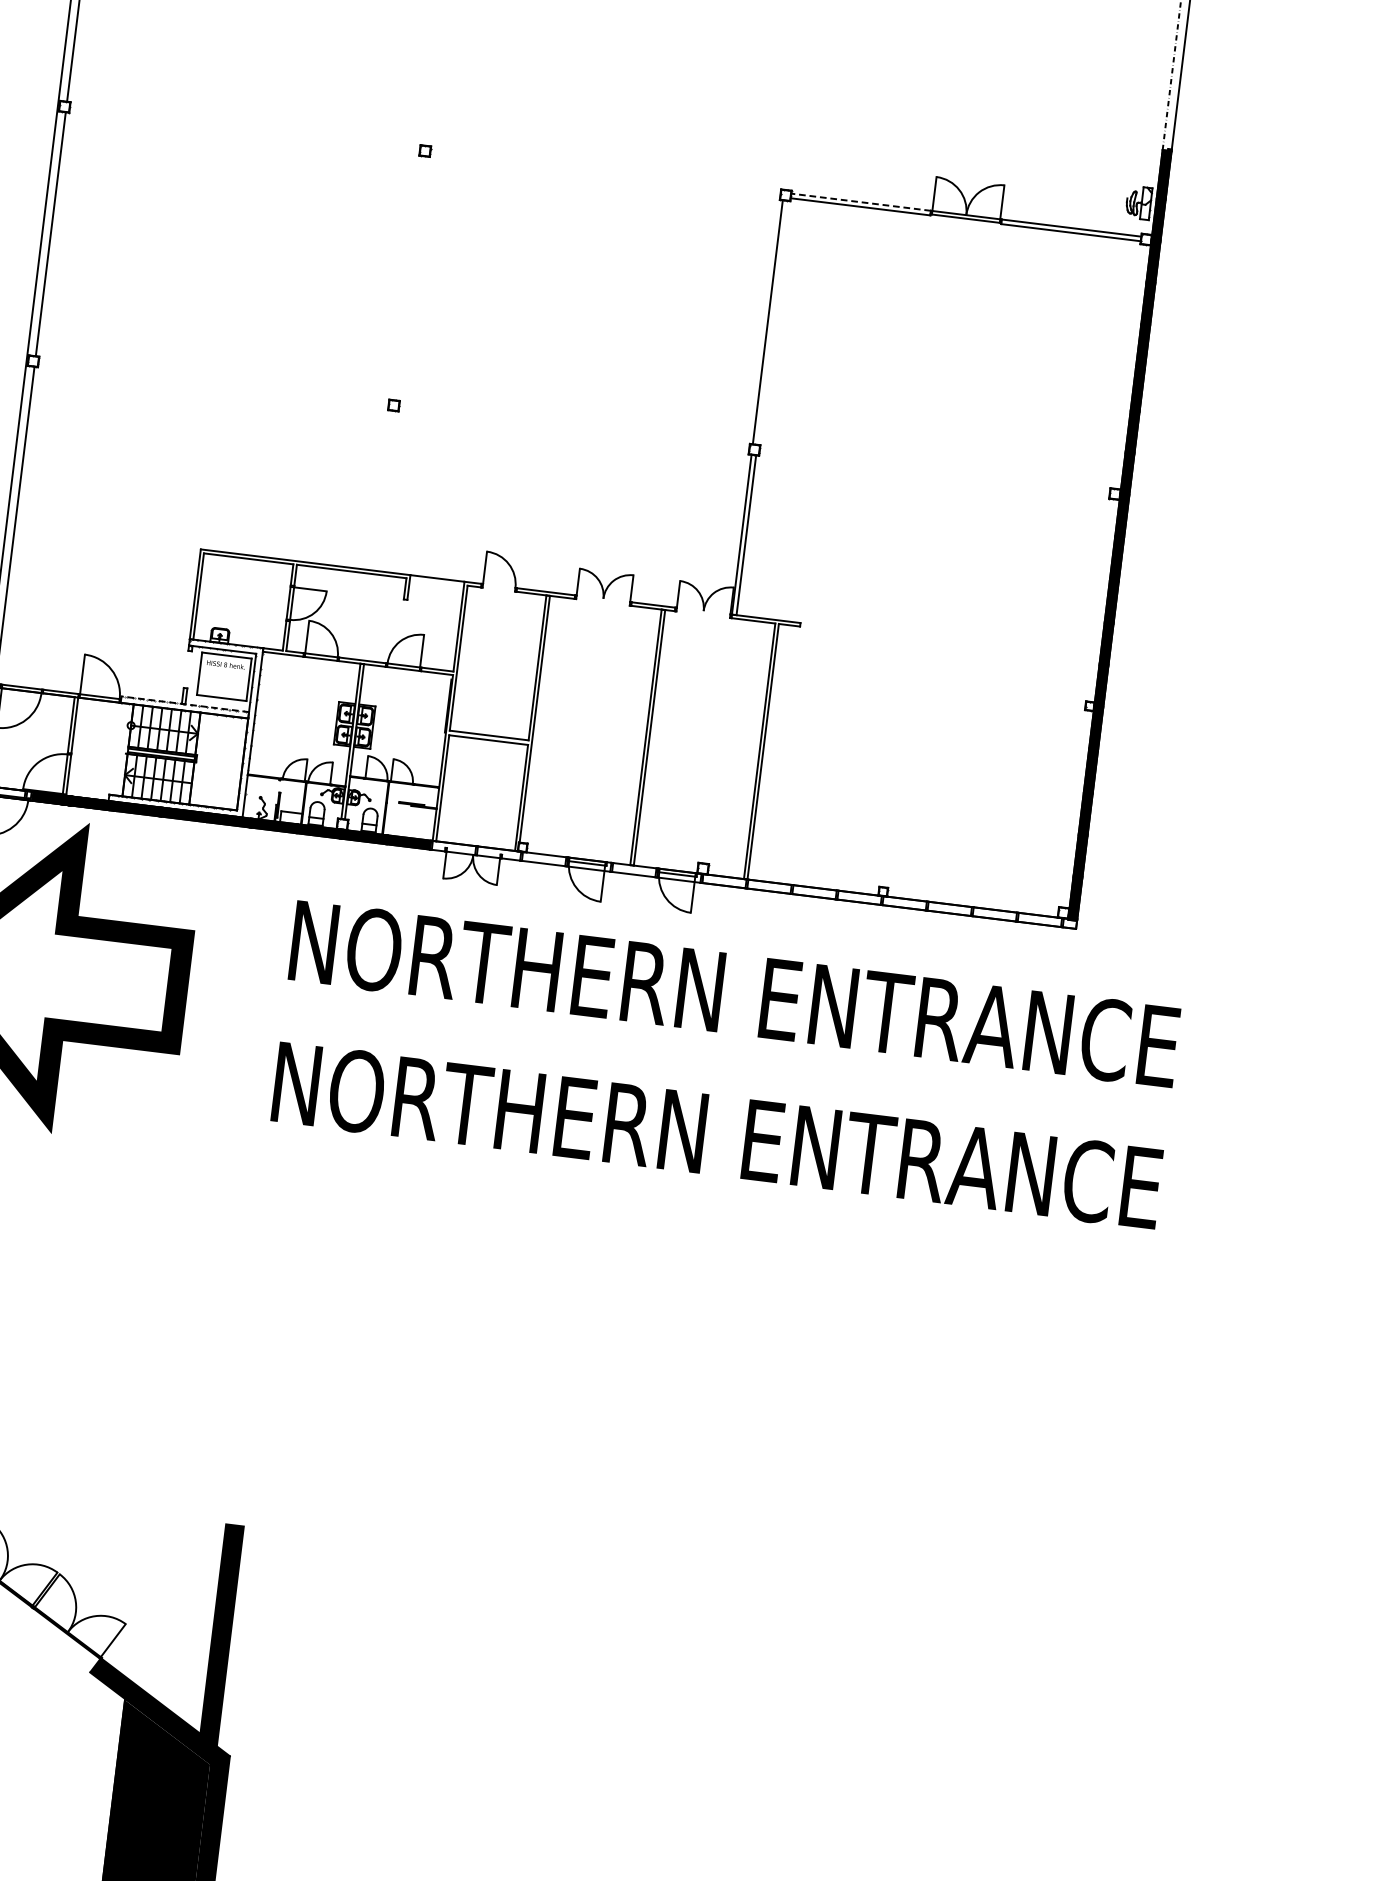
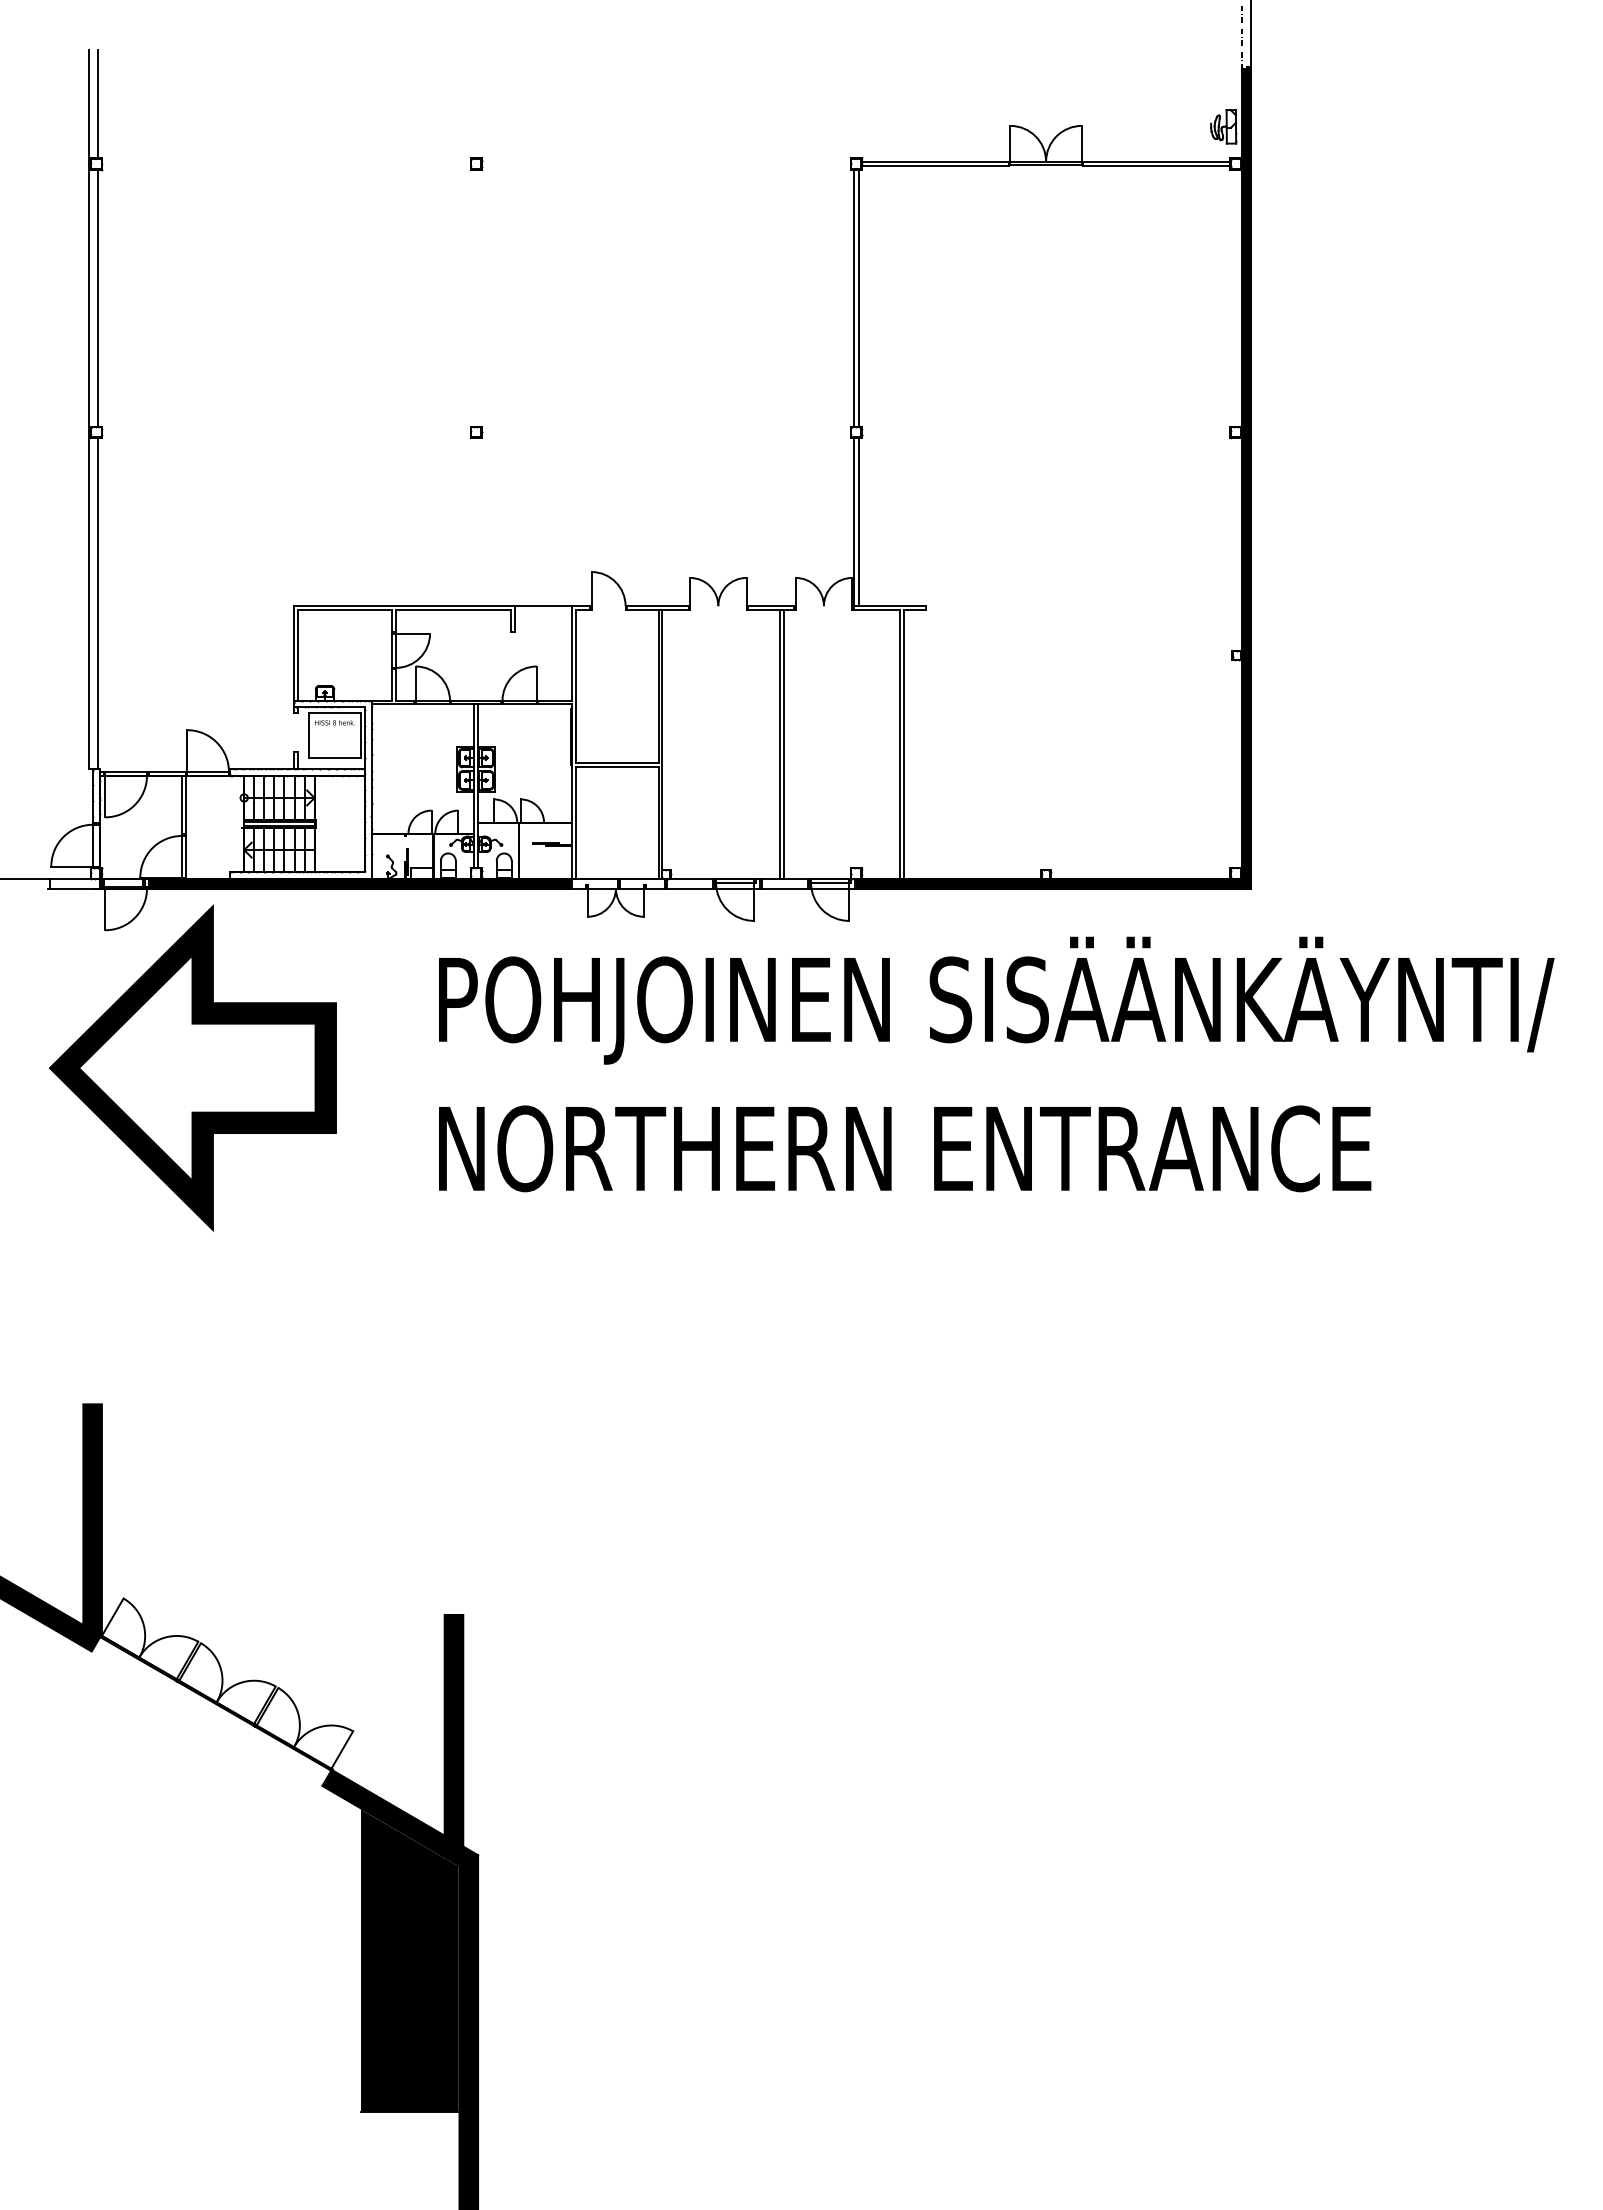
line: (861, 202) -> (935, 161), dashed -> solid
line: (772, 322) -> (858, 297), added
line: (185, 703) -> (297, 768), dashed -> solid
fill: (890, 901) -> (1054, 883), added
text: (825, 1005) -> (1000, 1000), NORTHERN ENTRANCE -> POHJOINEN SISÄÄNKÄYNTI/

